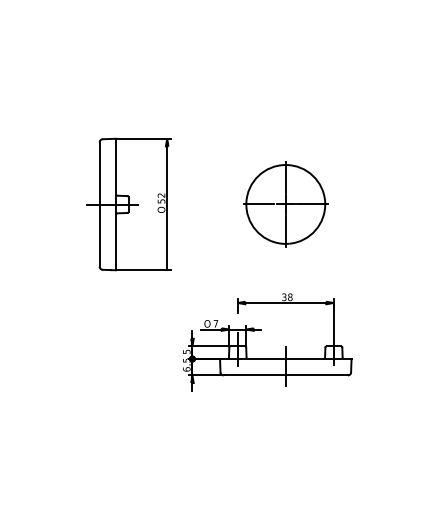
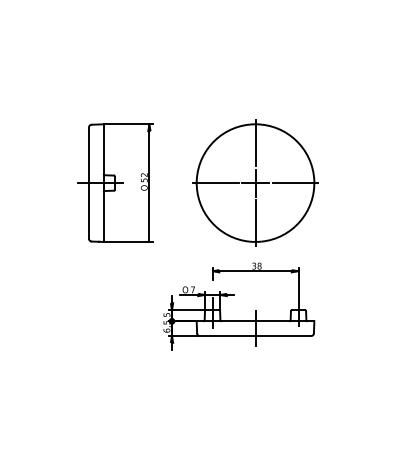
part: (285, 203) -> (255, 182), size x1.67

